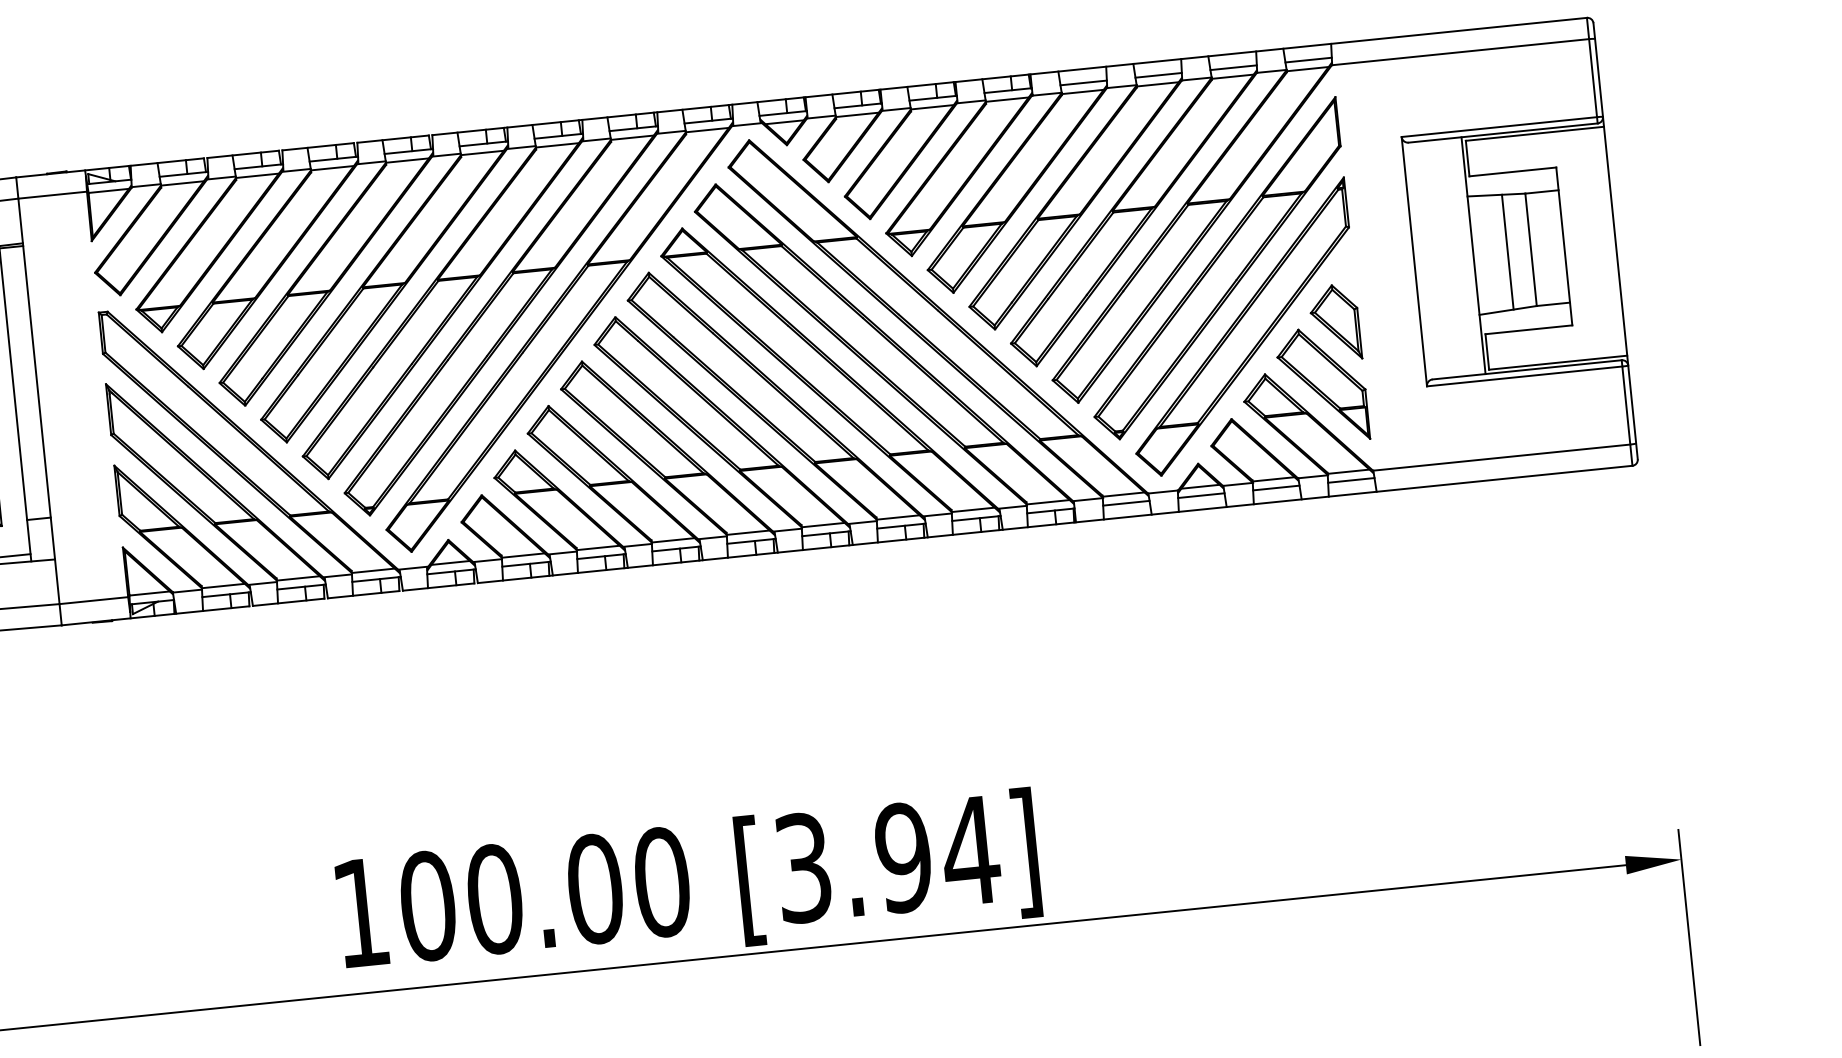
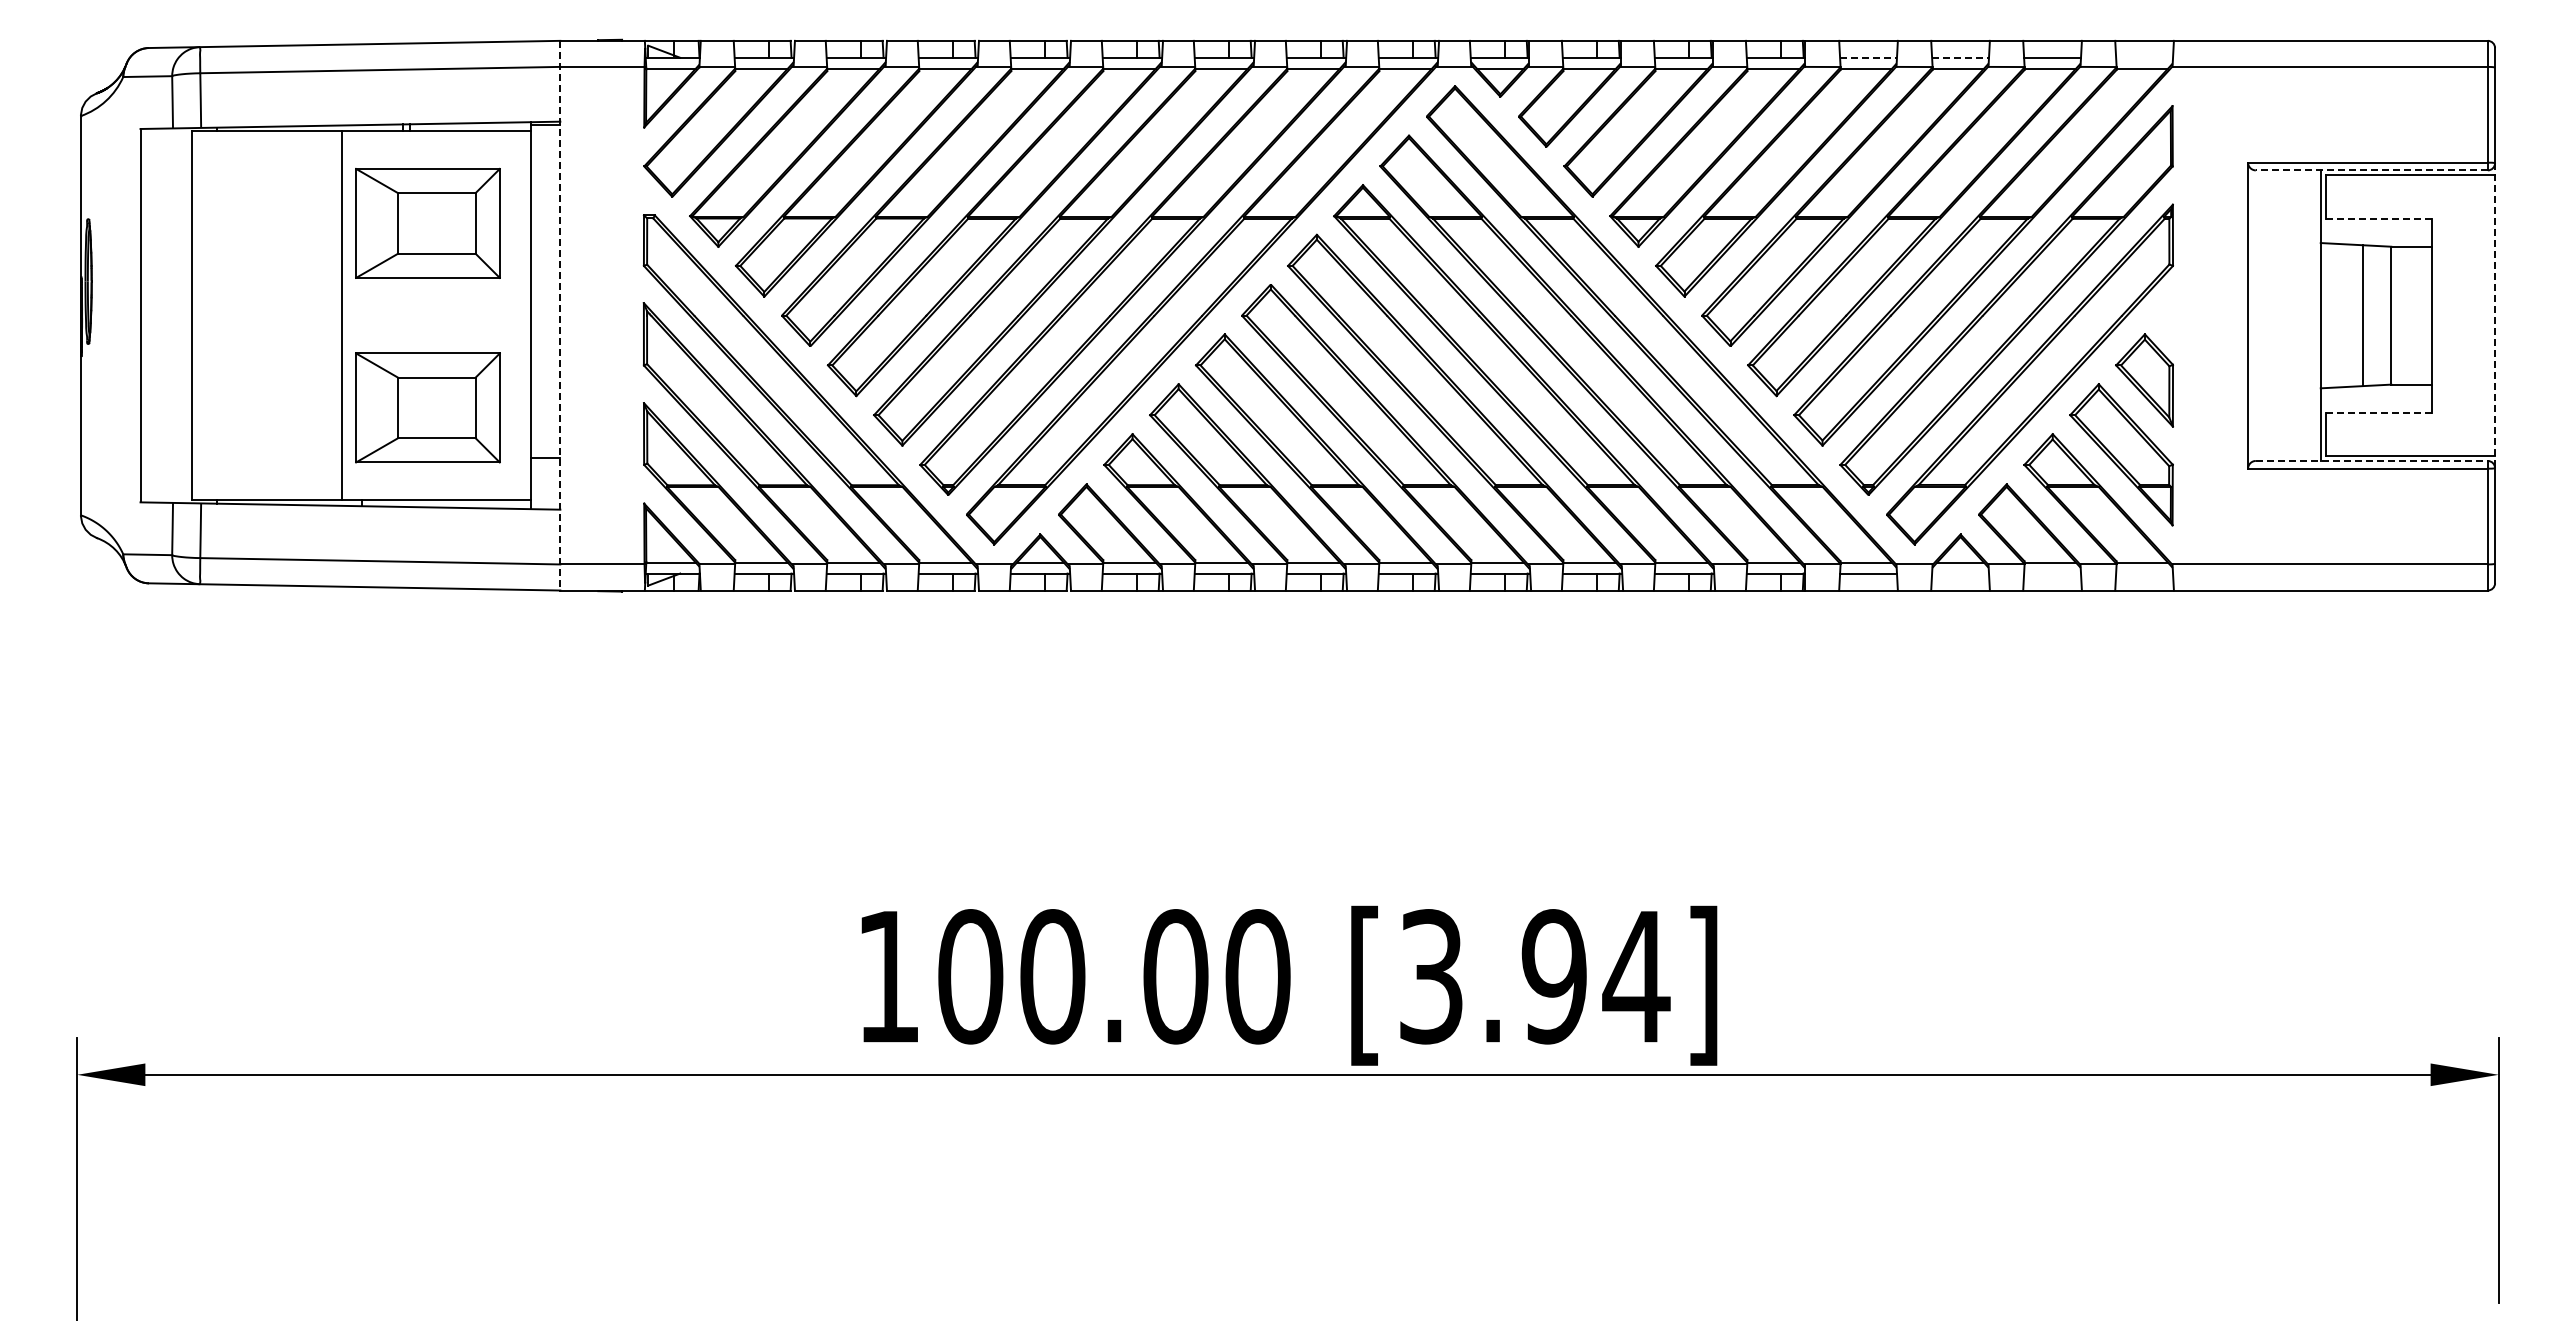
line: (1308, 59) -> (2144, 57), removed
line: (1159, 75) -> (1961, 57), solid -> dashed
line: (1084, 82) -> (1869, 57), solid -> dashed
line: (1502, 133) -> (2371, 170), solid -> dashed
line: (1513, 171) -> (2379, 218), solid -> dashed
line: (1615, 241) -> (2495, 315), solid -> dashed
line: (1529, 329) -> (2379, 412), solid -> dashed
line: (1526, 369) -> (2371, 460), solid -> dashed
line: (39, 401) -> (560, 315), solid -> dashed
line: (1351, 480) -> (2144, 573), removed
line: (1276, 487) -> (2052, 573), removed
line: (1201, 495) -> (1960, 573), removed

